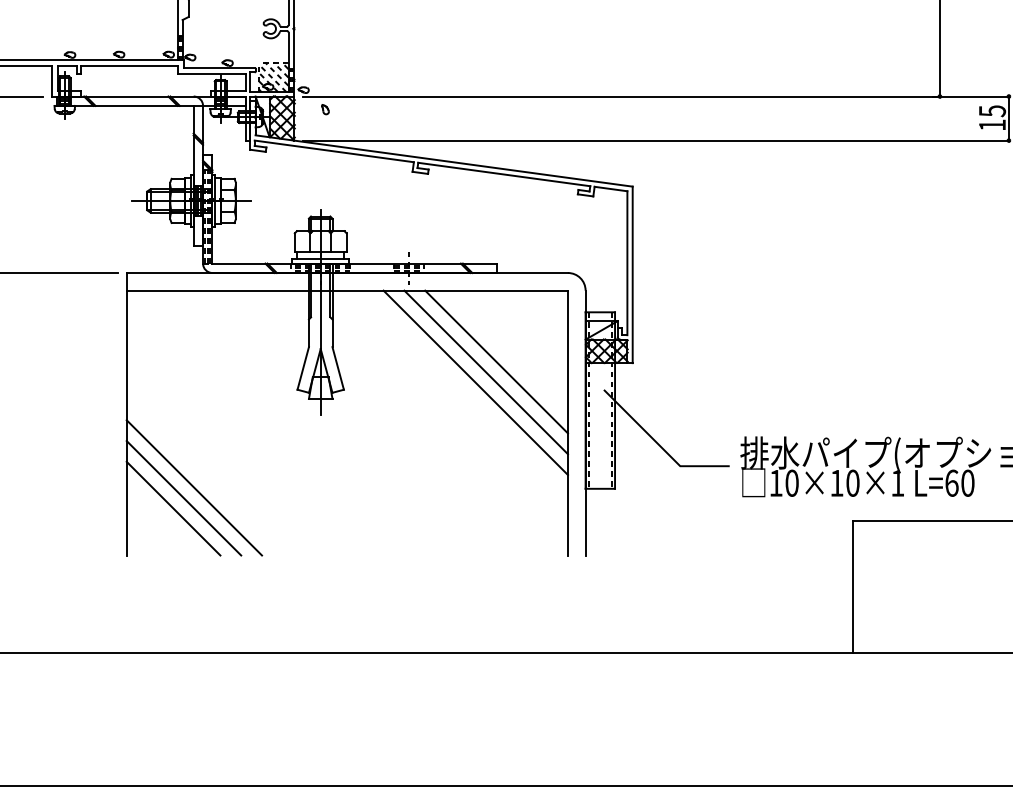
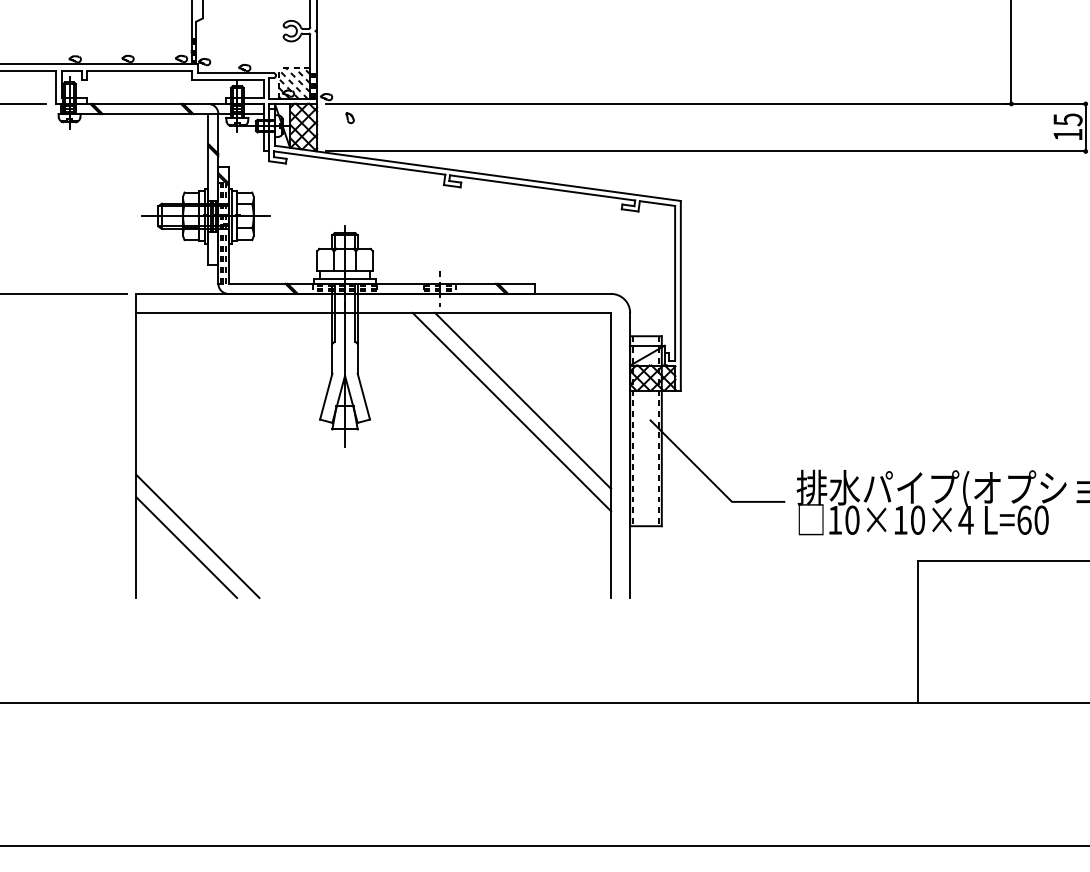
line: (496, 361) -> (534, 389), removed
text: (897, 483) -> (965, 520), 10×10×1 -> 10×10×4
line: (194, 487) -> (209, 524), removed

